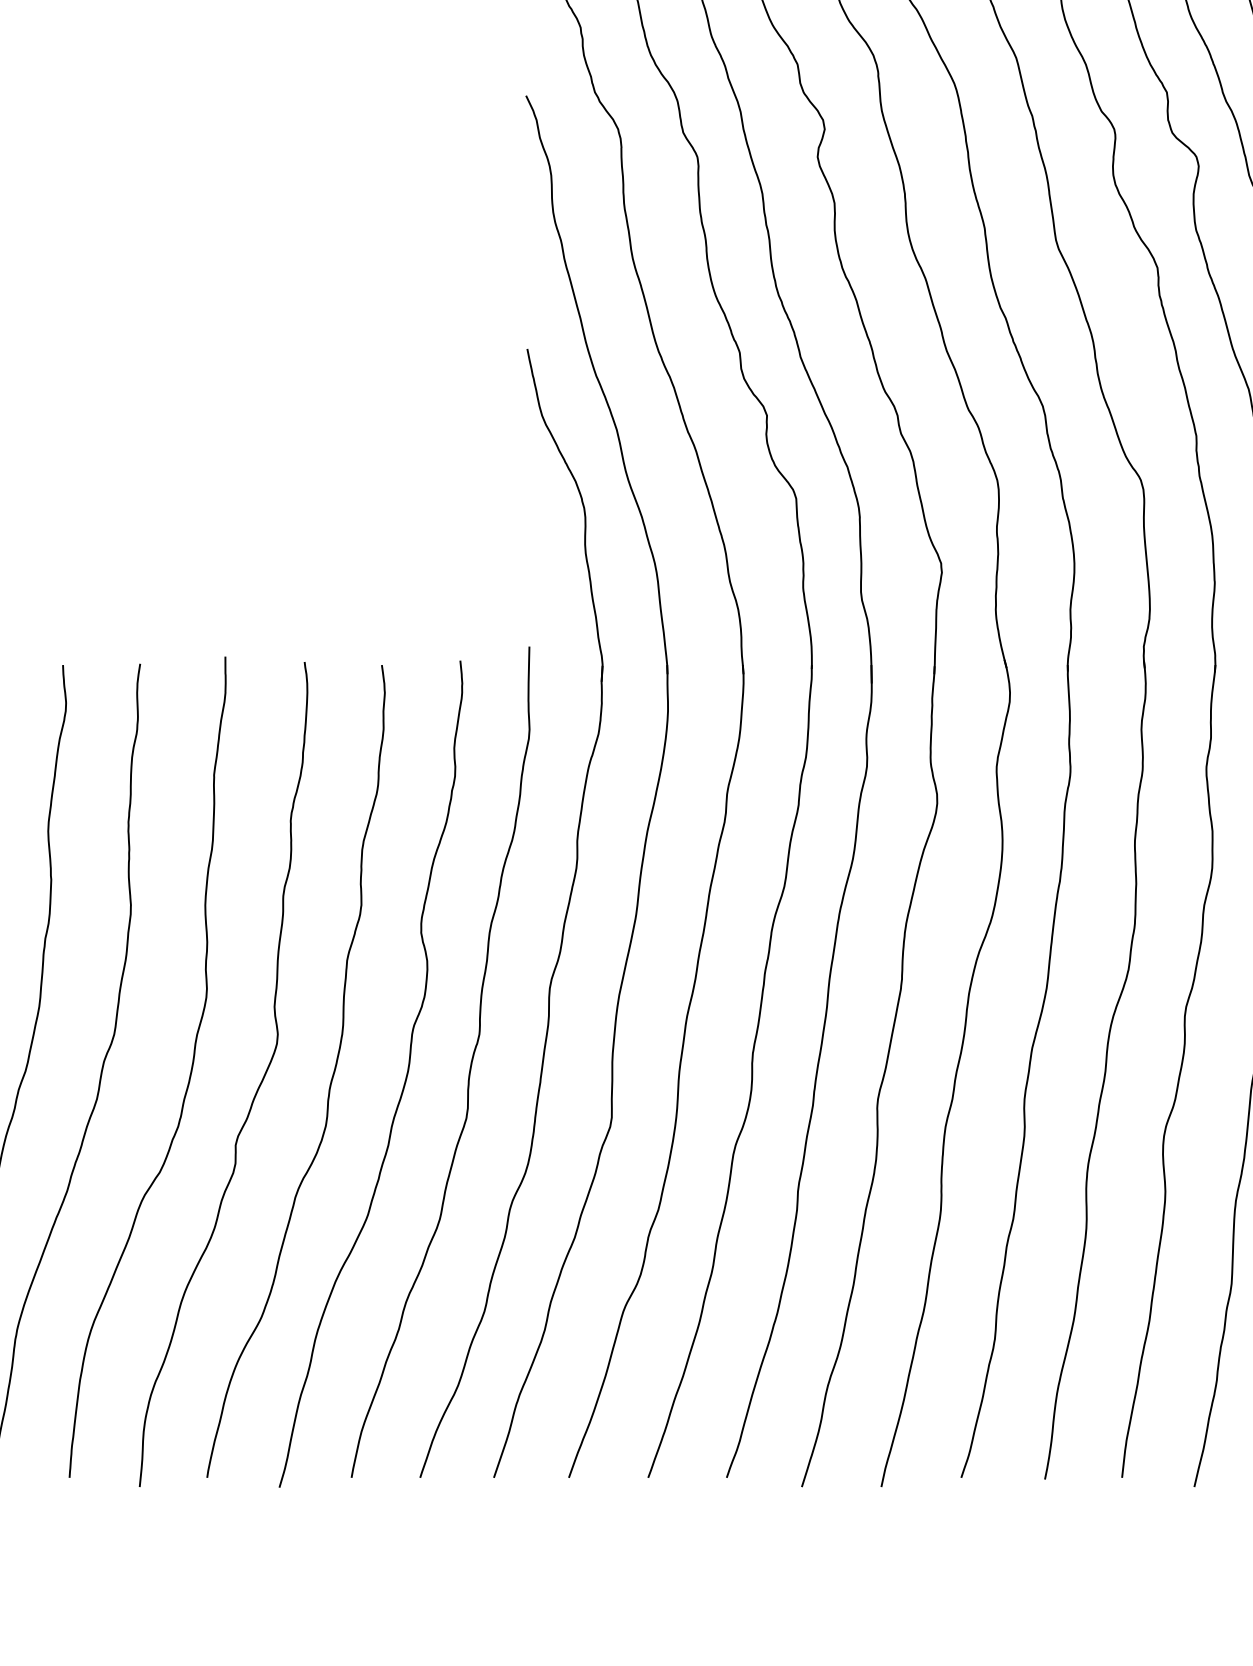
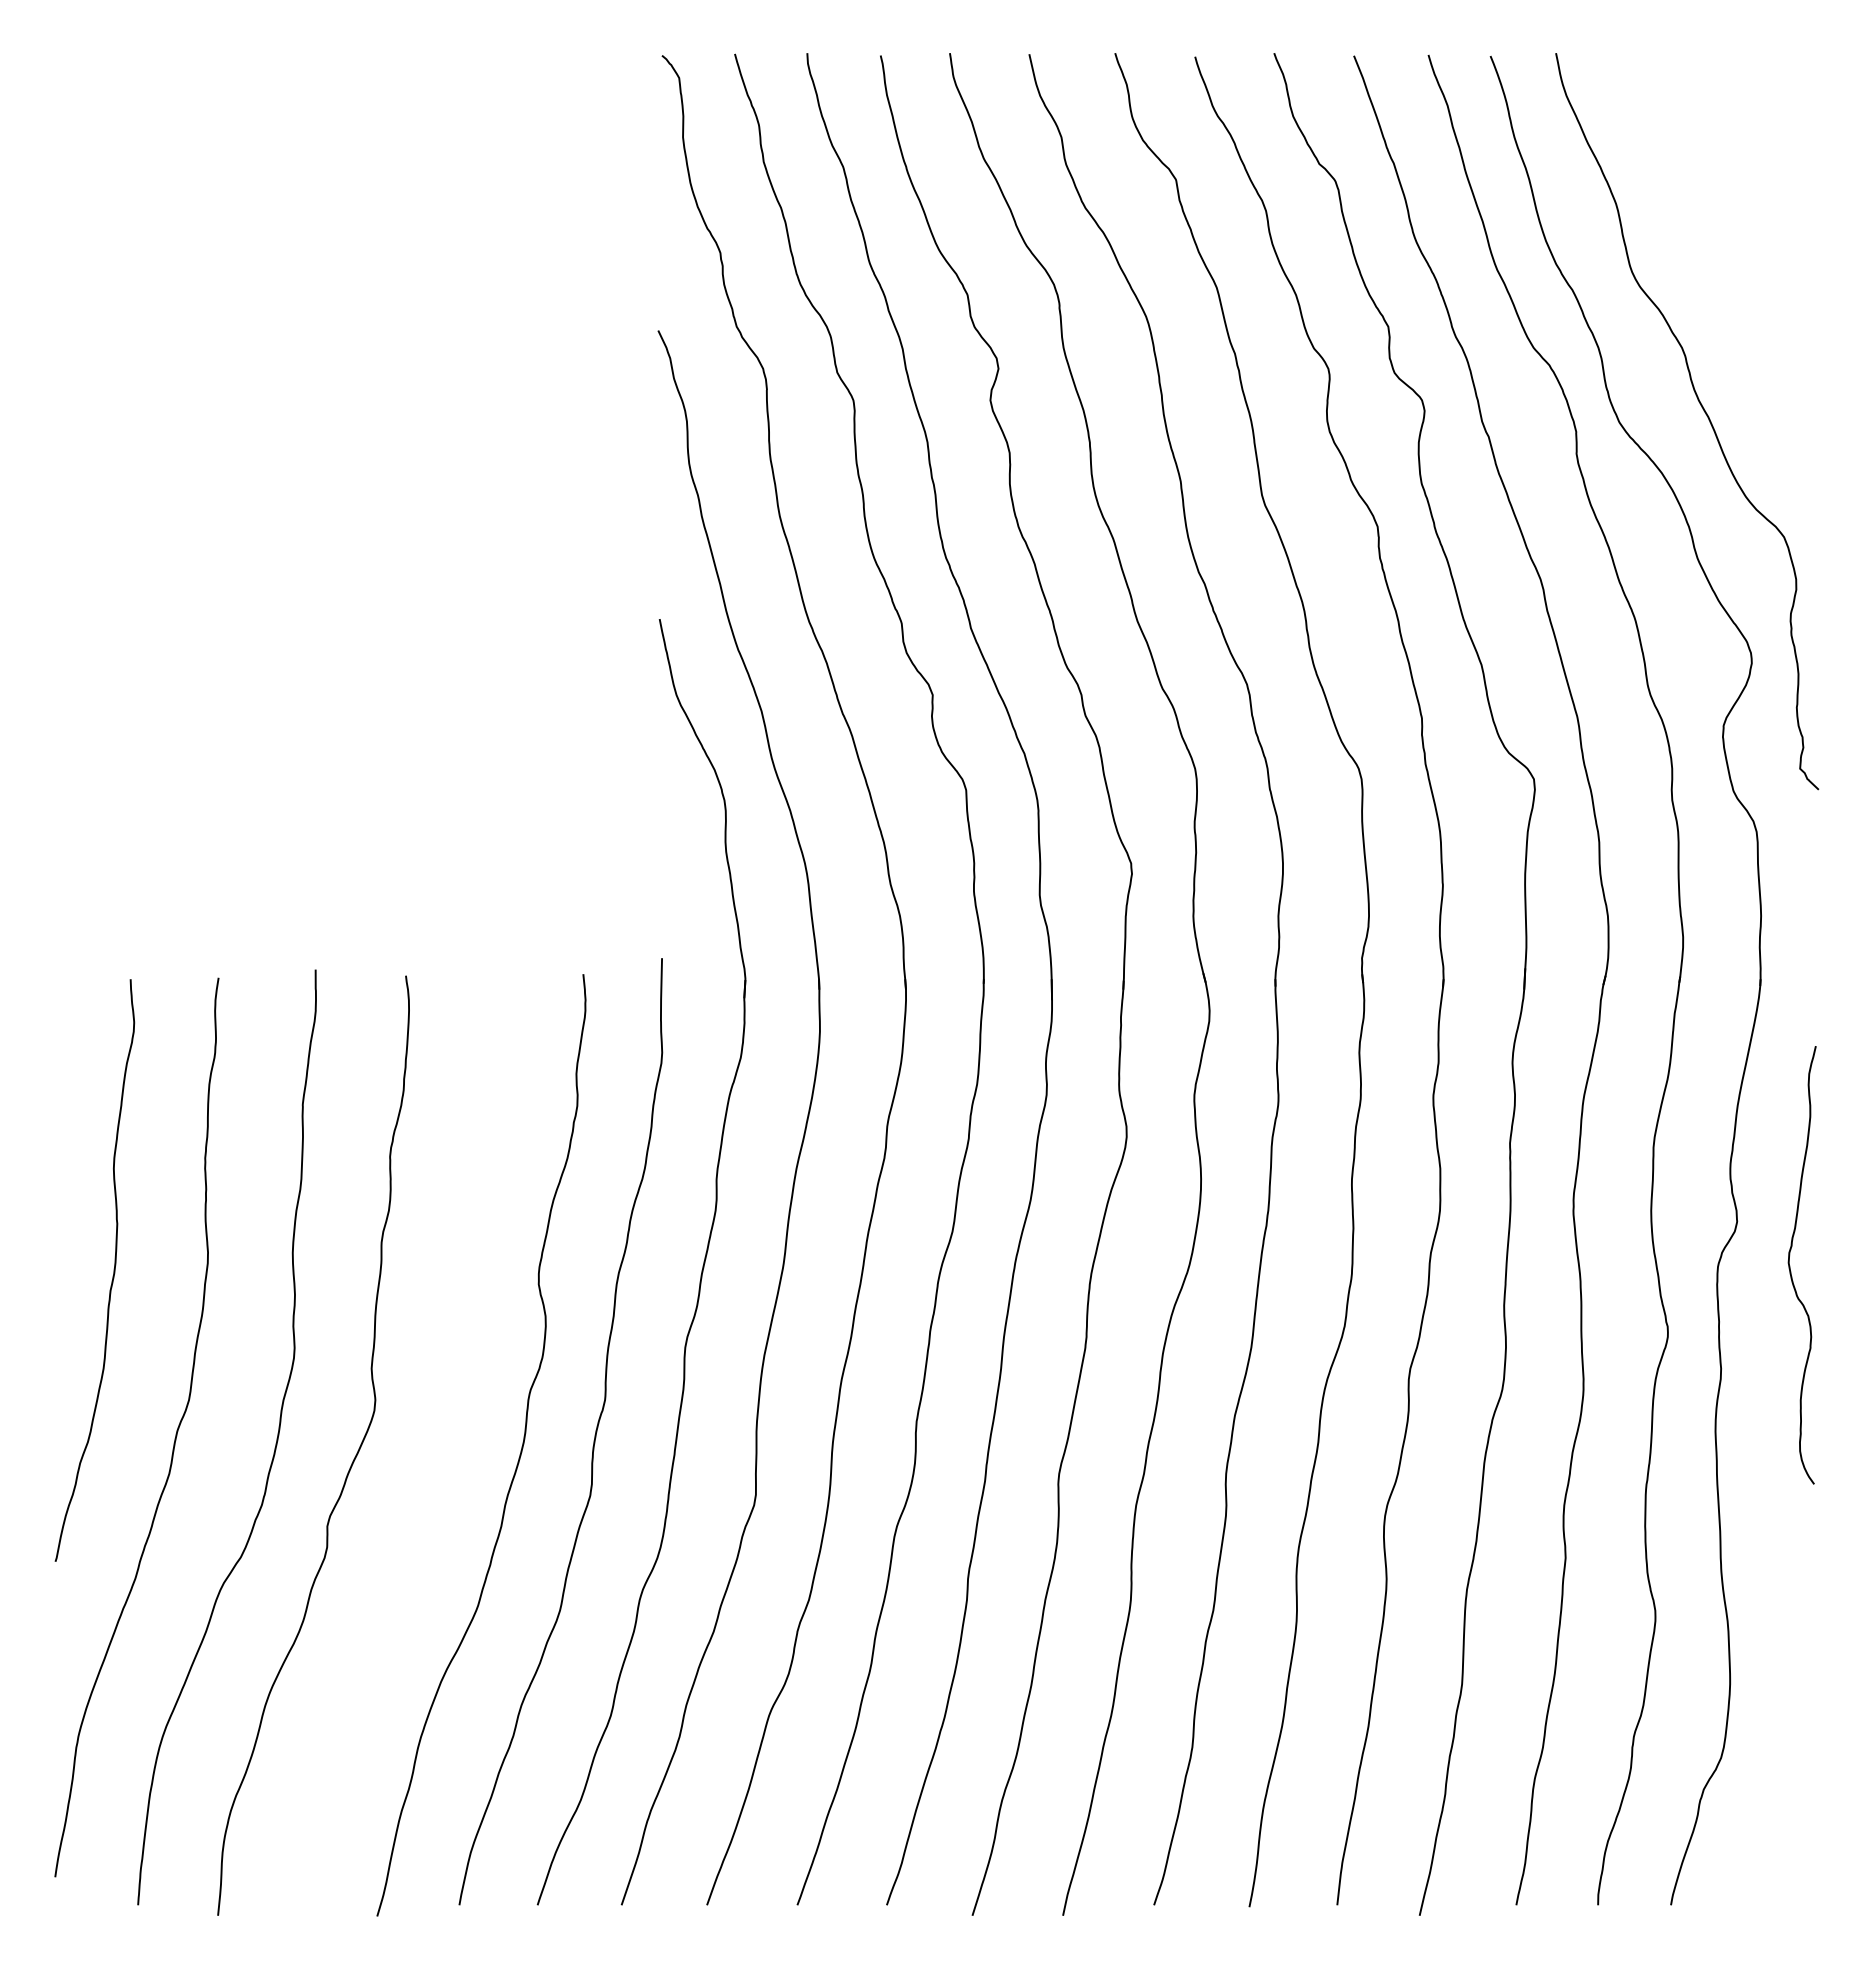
curve: (329, 1083) -> (434, 1456), removed

